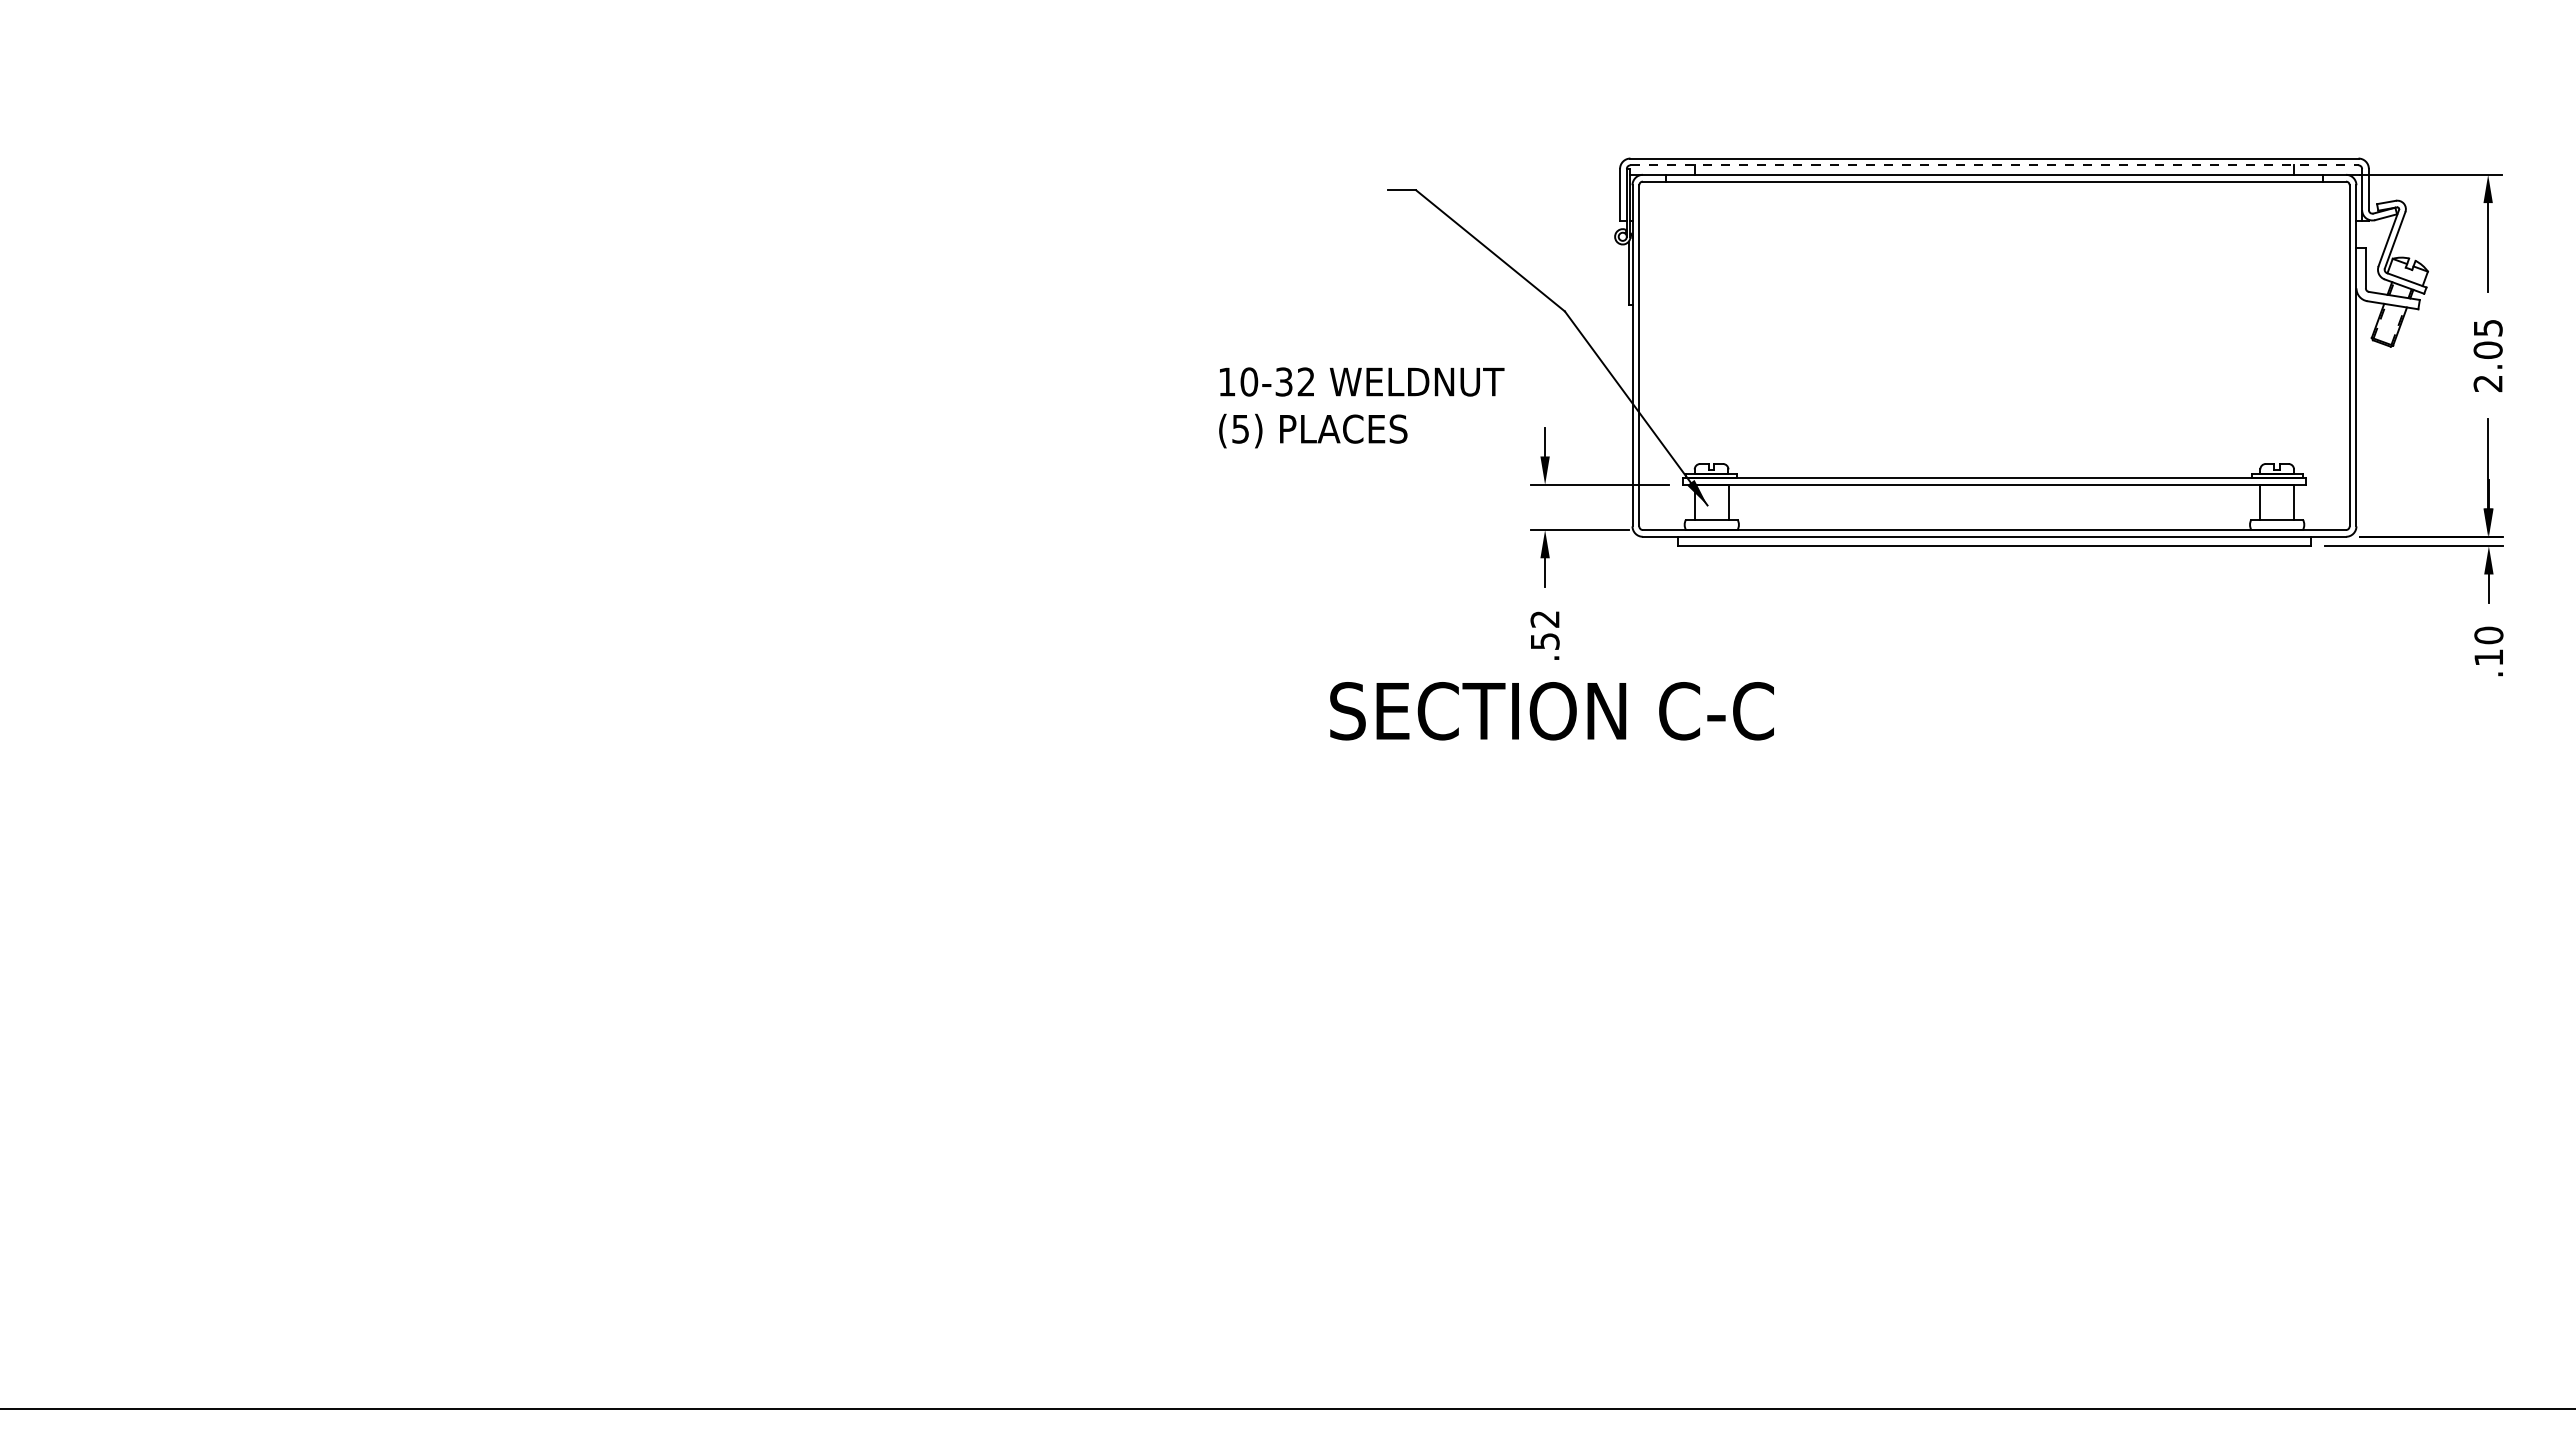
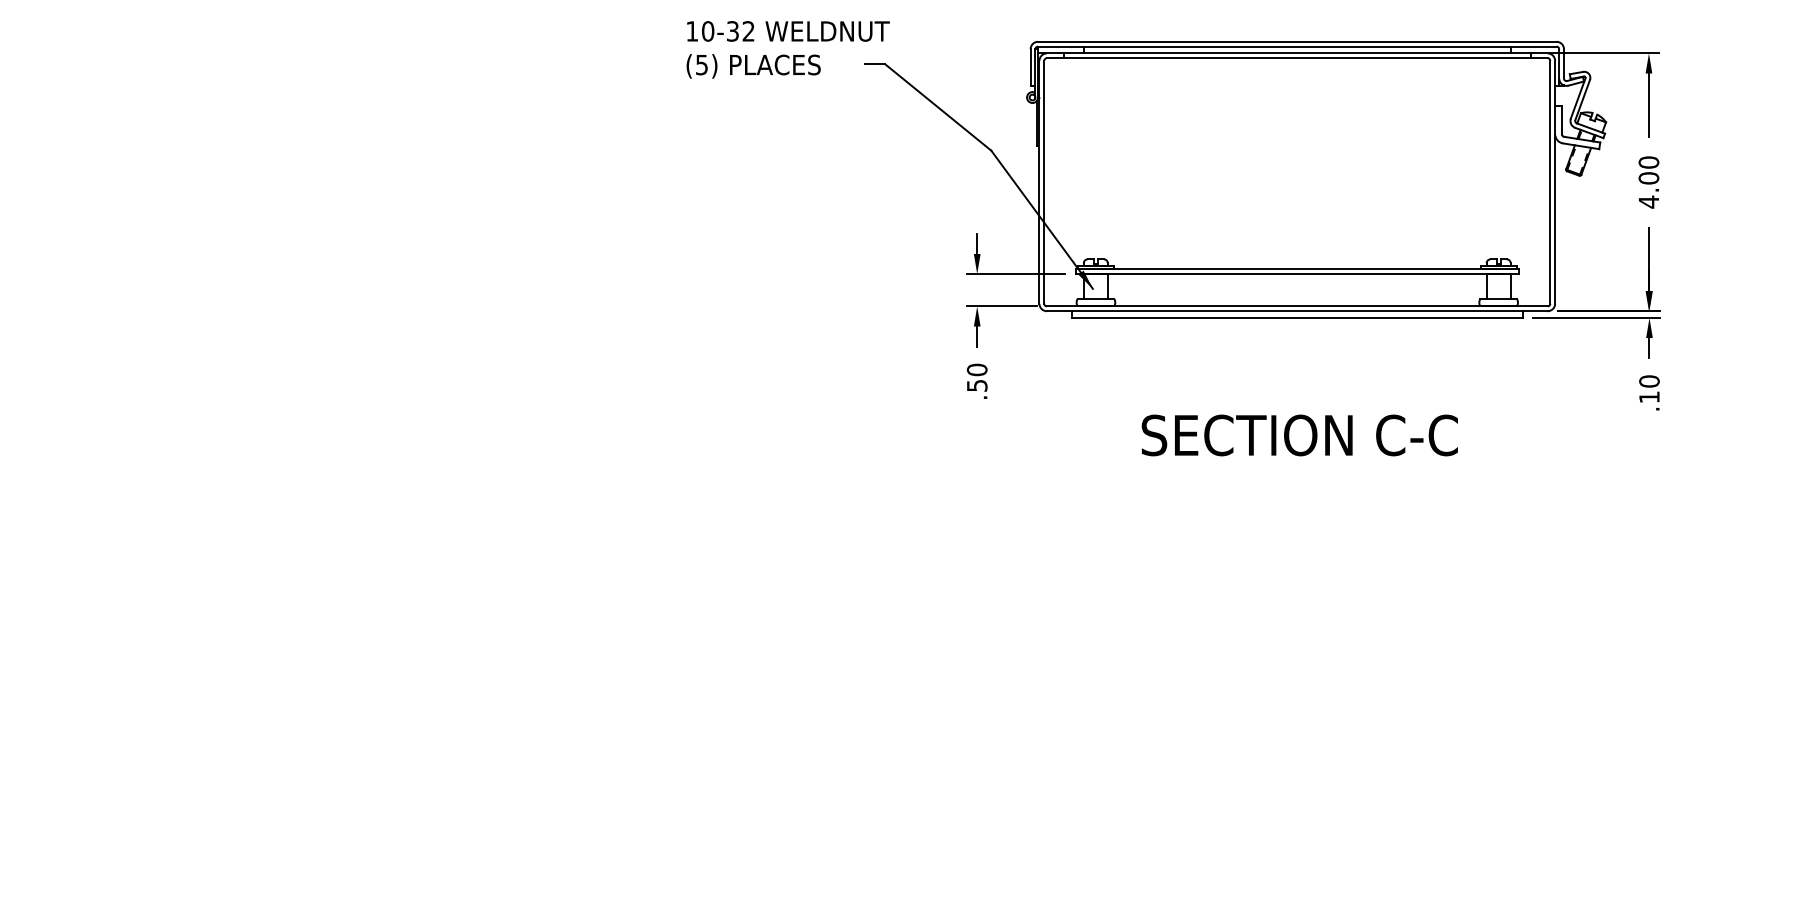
line: (1994, 165) -> (1297, 46), dashed -> solid
text: (2487, 355) -> (1648, 182), 2.05 -> 4.00
text: (1361, 407) -> (788, 49), moved
text: (1544, 618) -> (976, 369), .52 -> .50
text: (1551, 711) -> (1299, 435), moved

